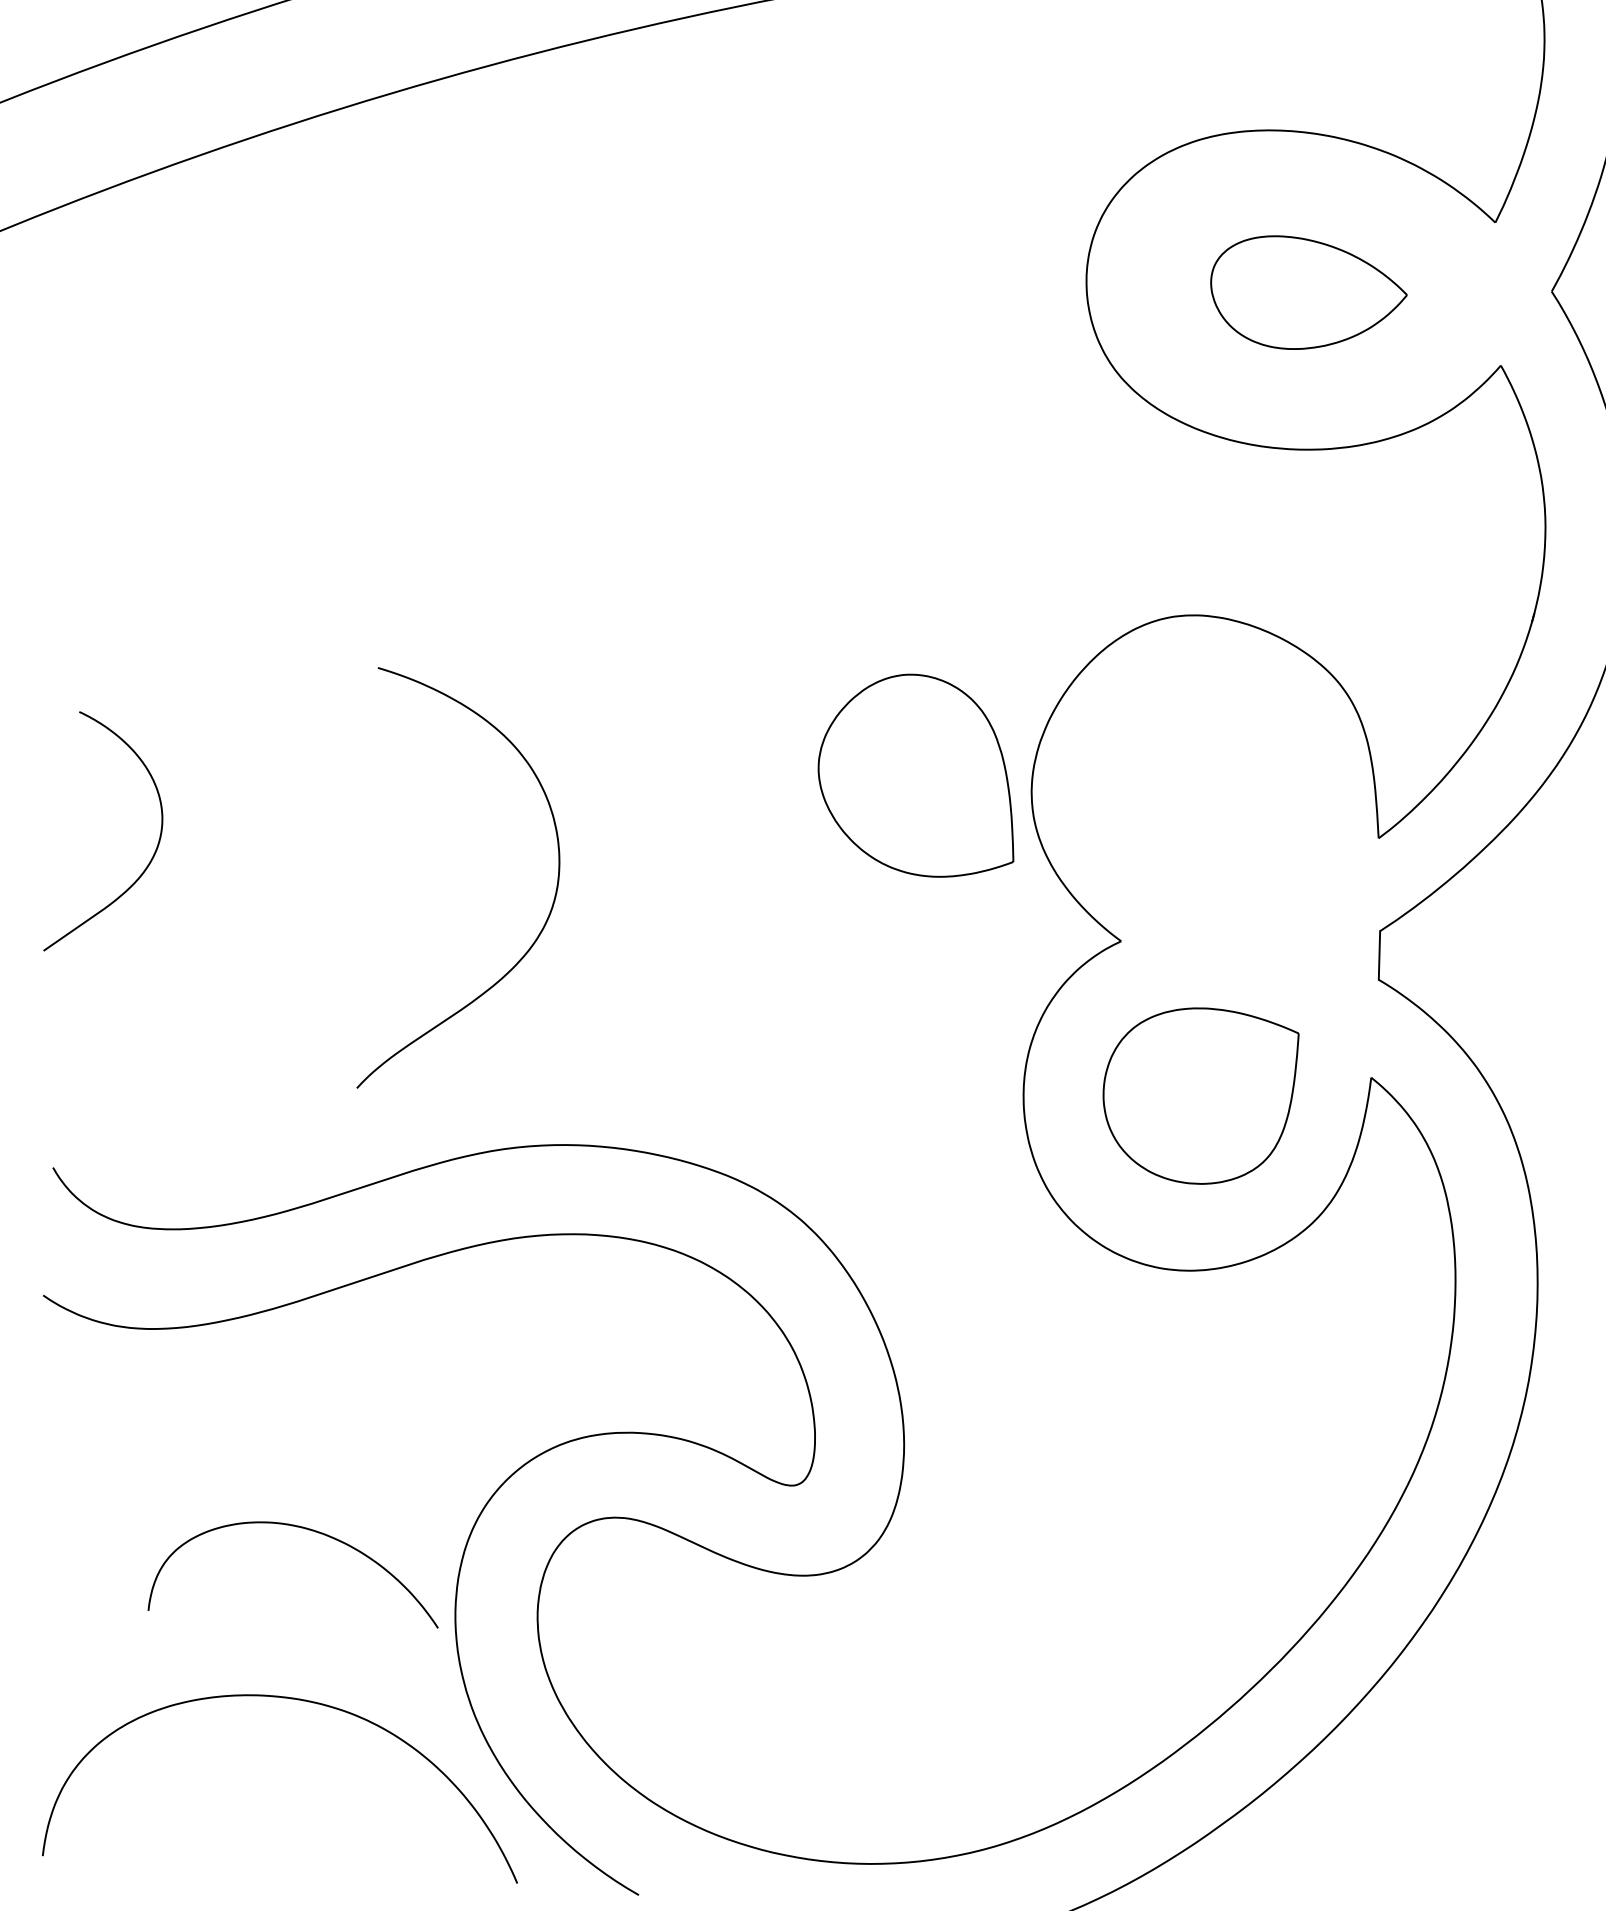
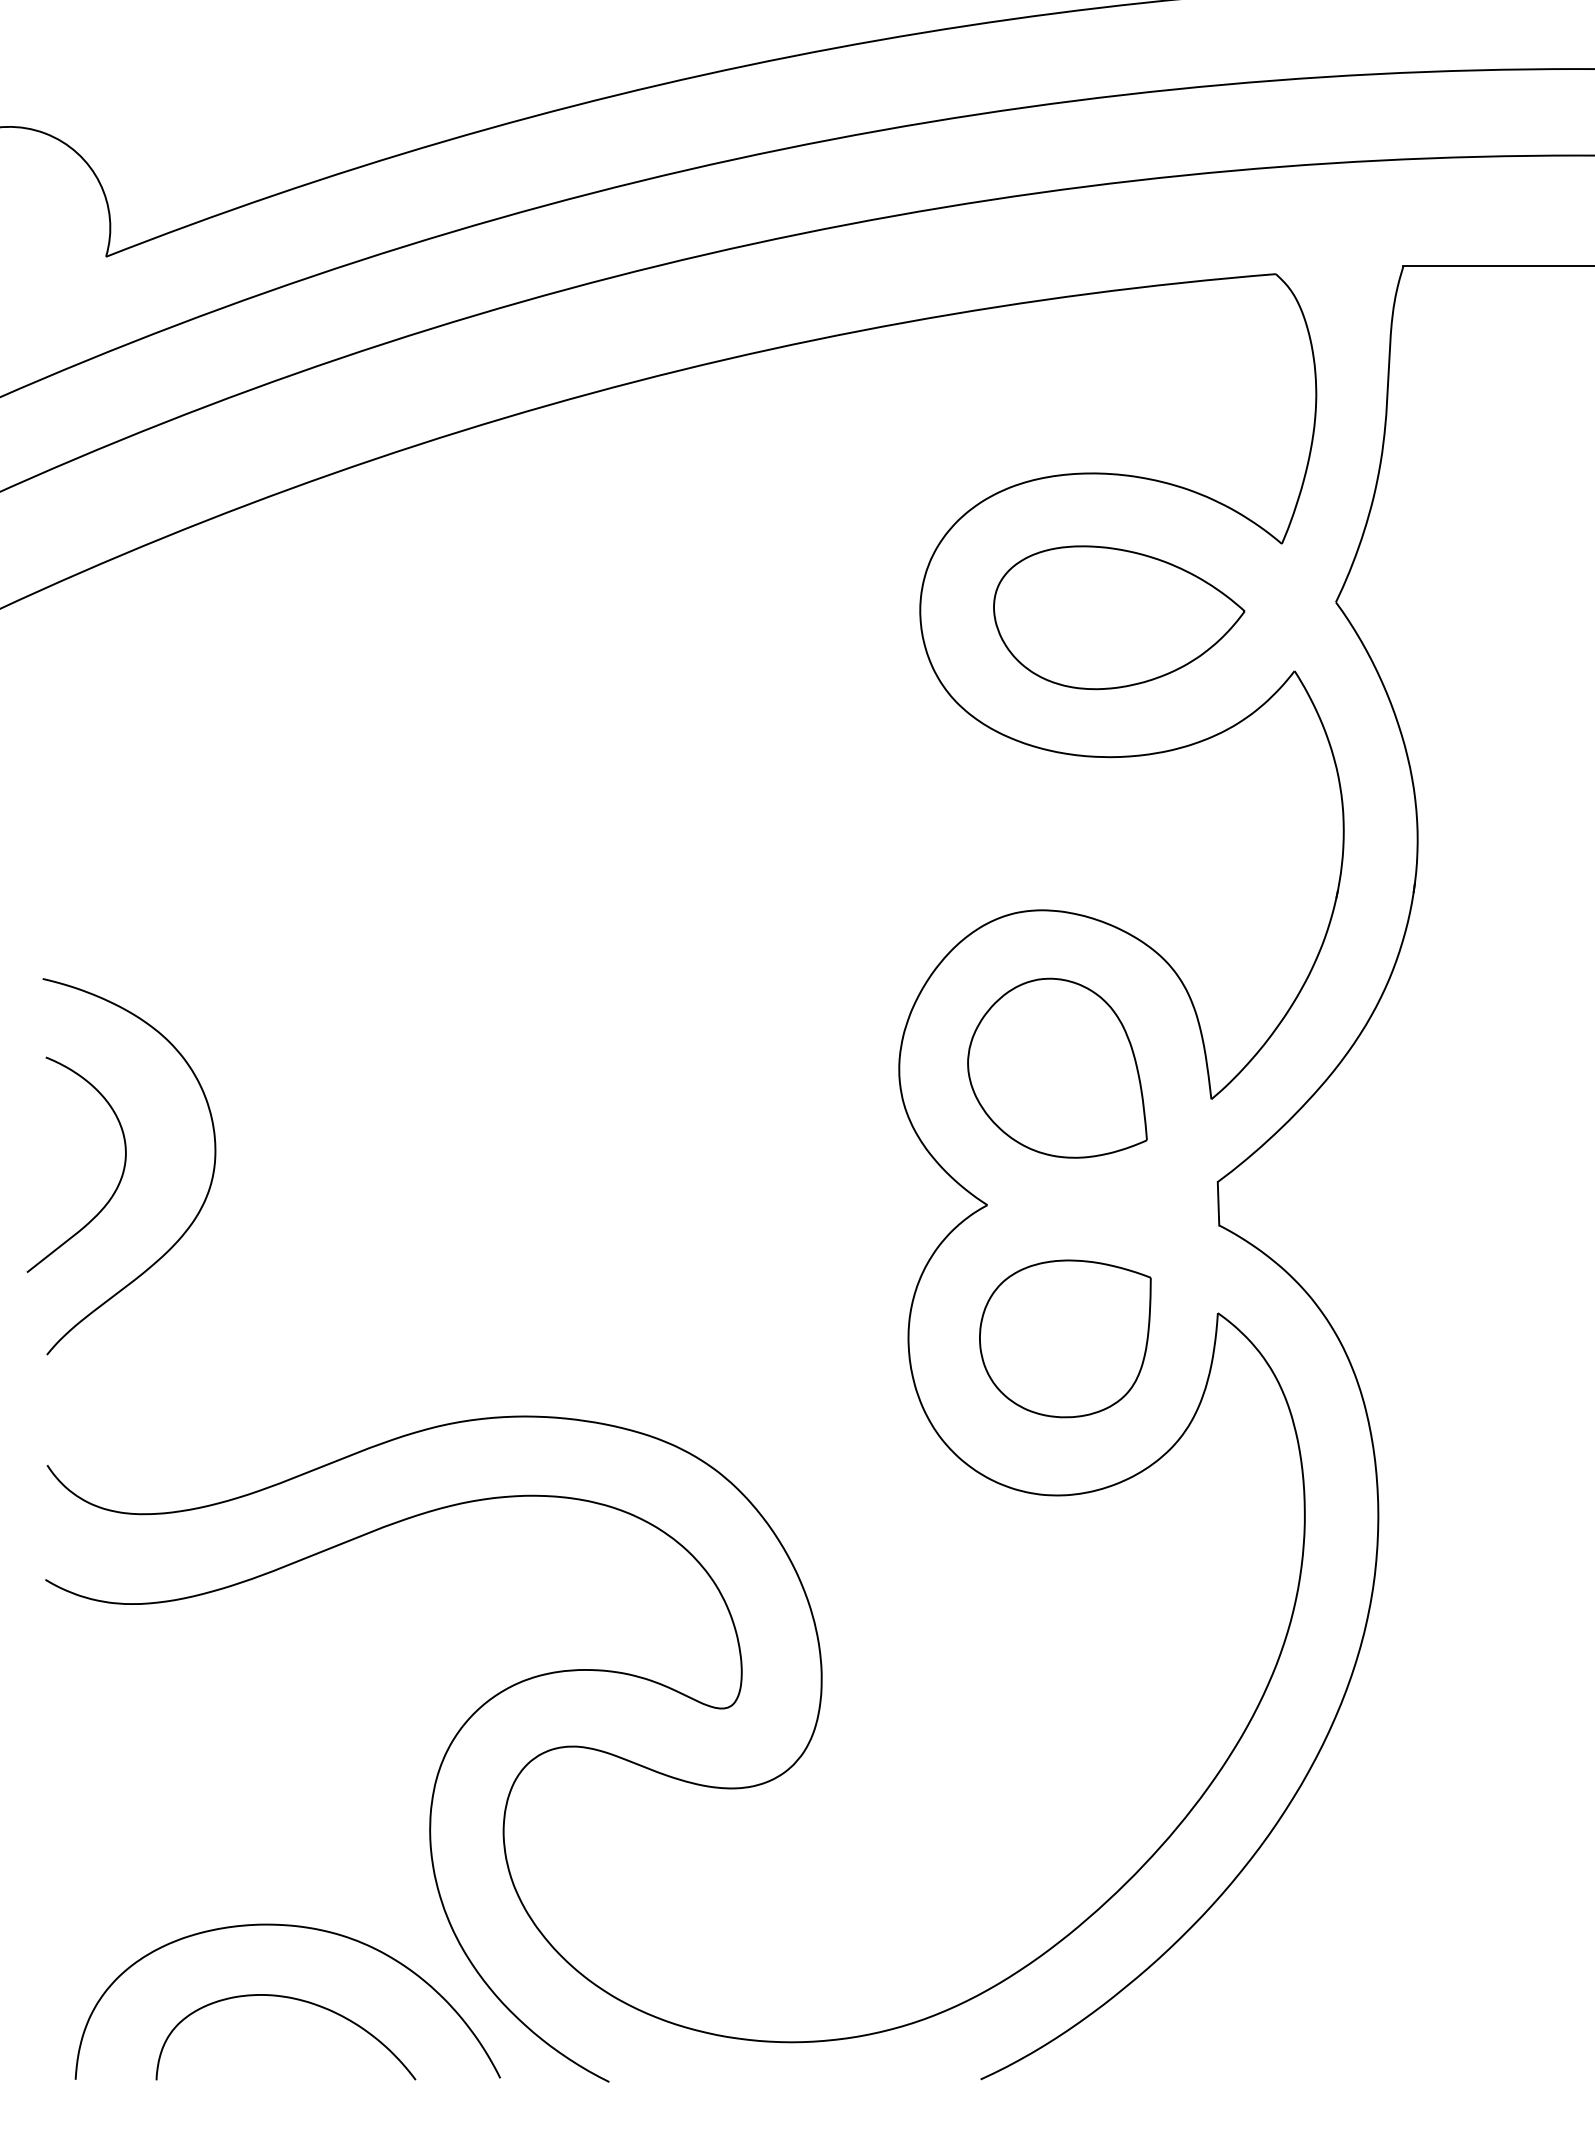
part: (1308, 293) -> (1119, 617), size x1.43
part: (918, 774) -> (1057, 1067), moved
curve: (544, 922) -> (205, 1196), moved
curve: (305, 1529) -> (292, 1999), moved

